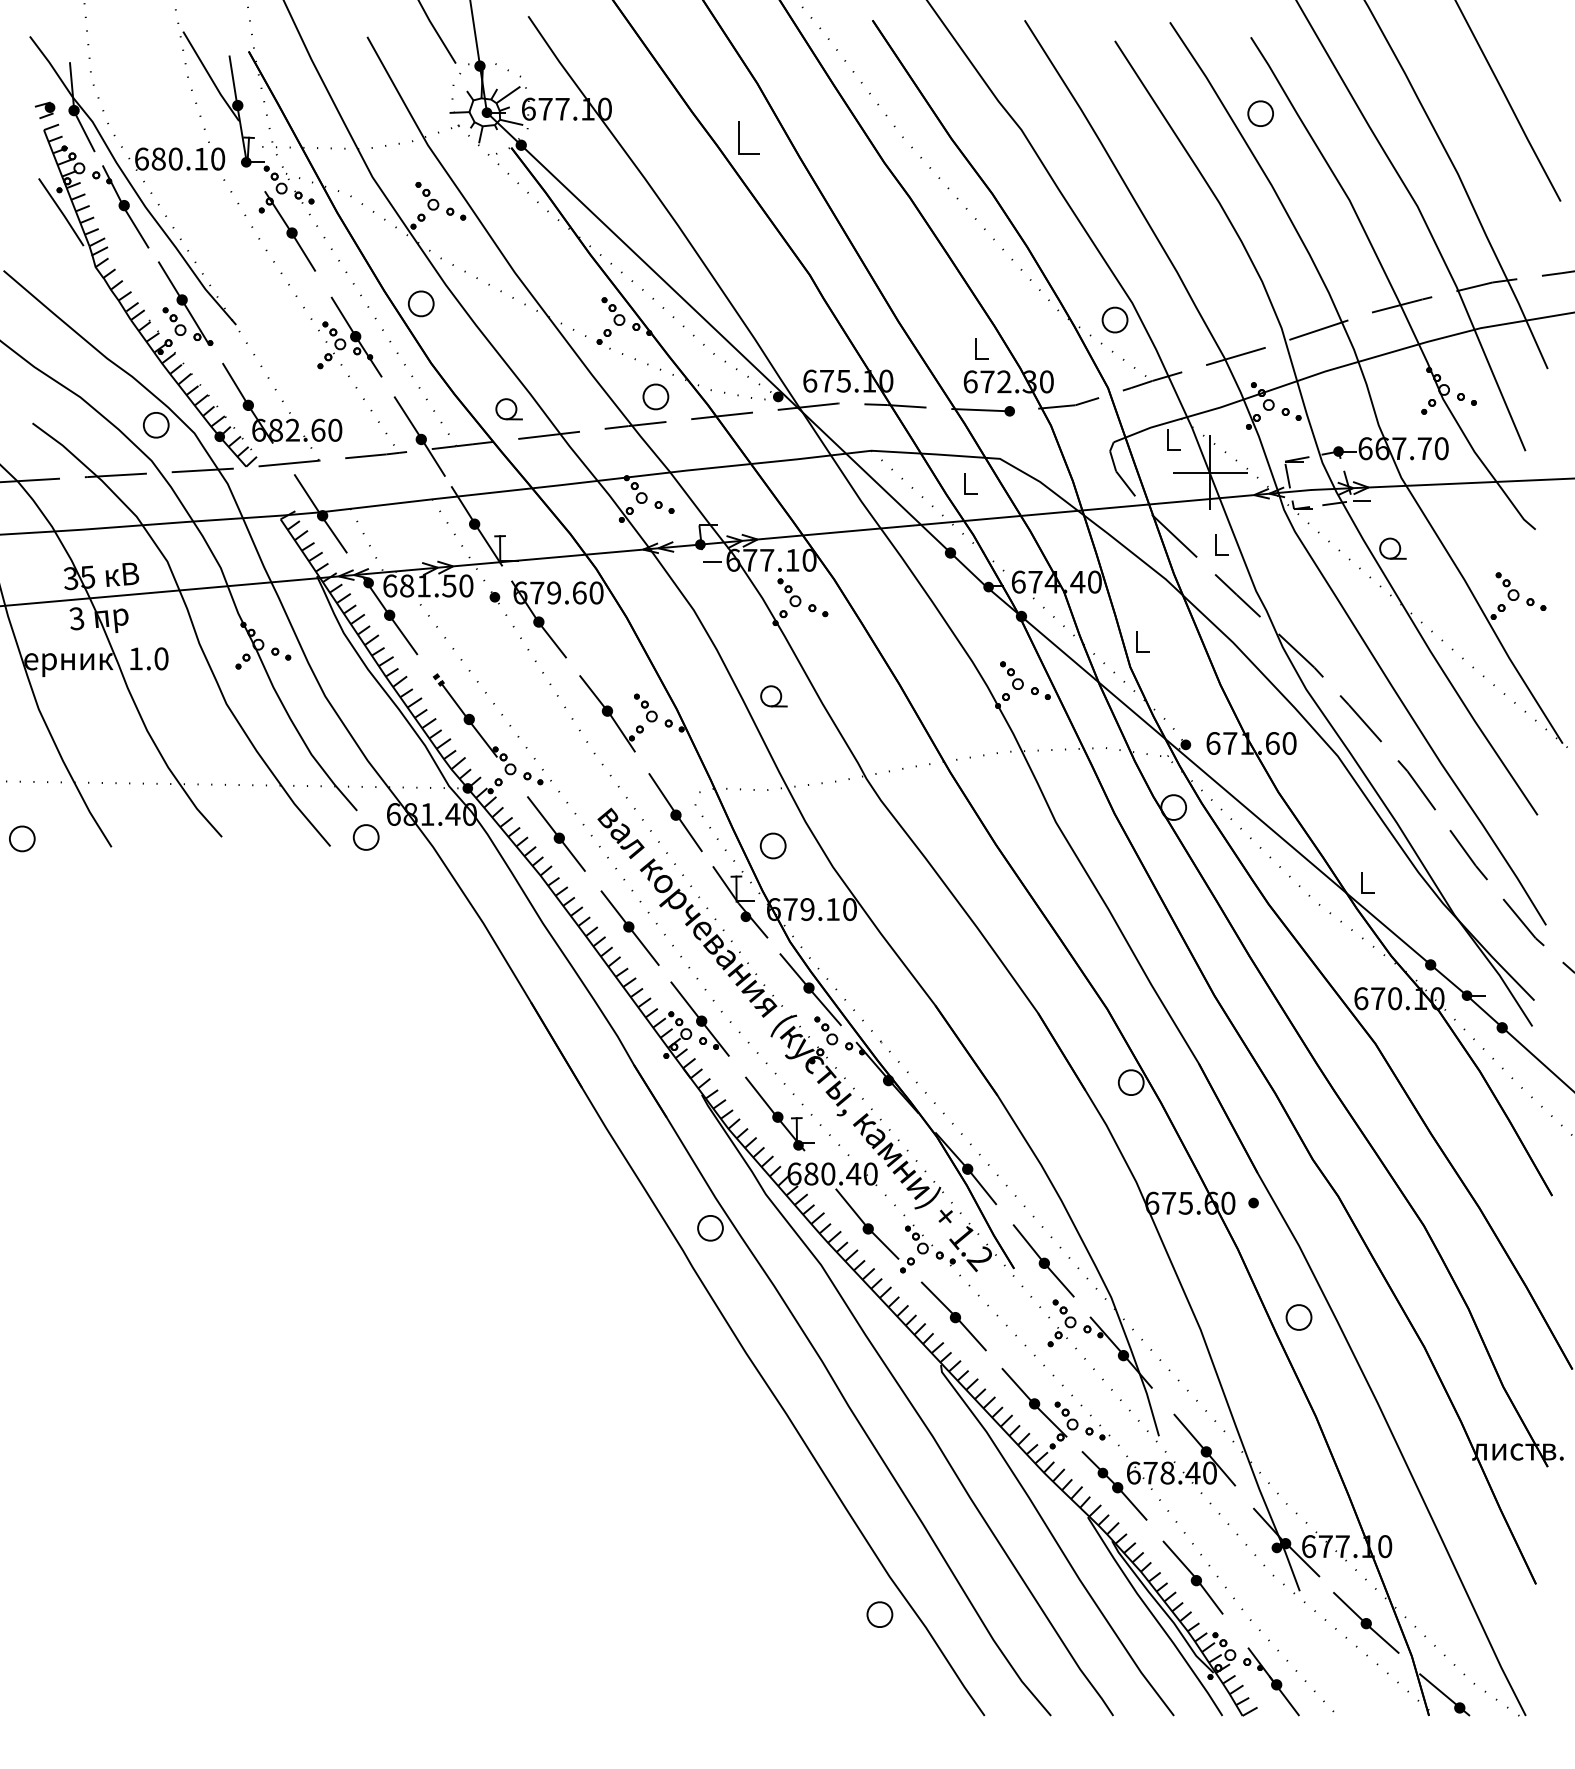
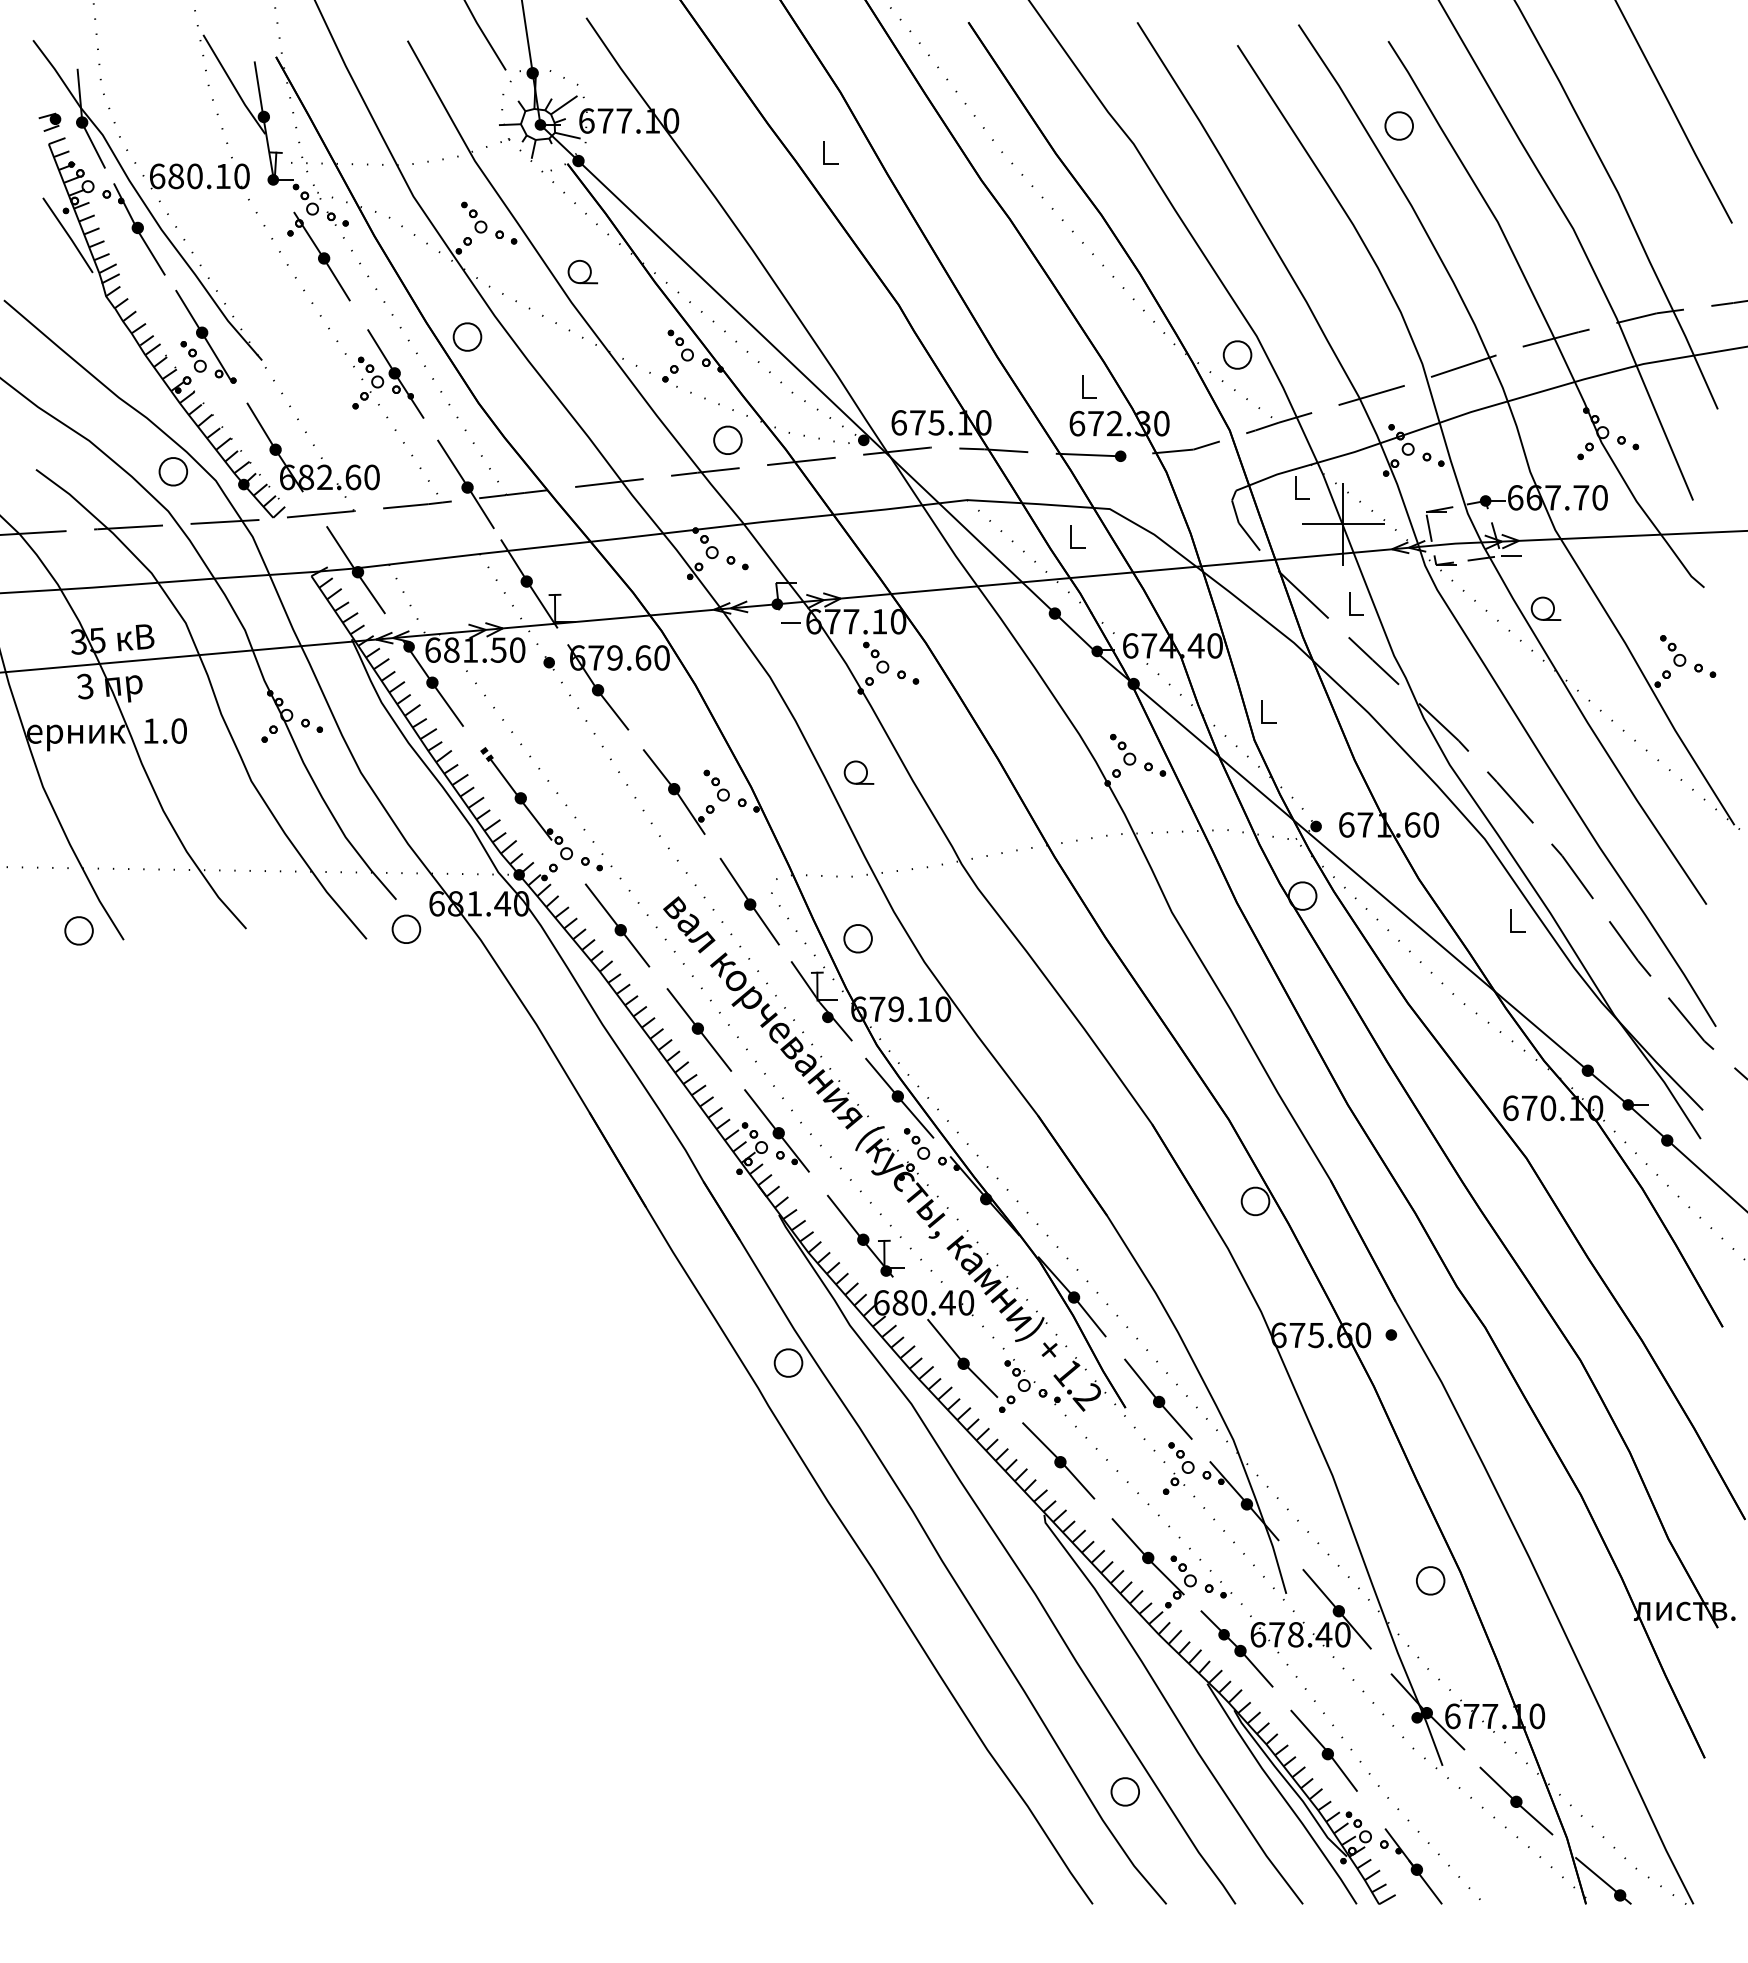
part: (748, 137) -> (830, 152), size x0.62
part: (508, 409) -> (582, 272), moved
part: (22, 838) -> (79, 930), moved
part: (1367, 882) -> (1517, 920), moved
part: (1298, 1317) -> (1430, 1580), moved
part: (879, 1614) -> (1124, 1791), moved

